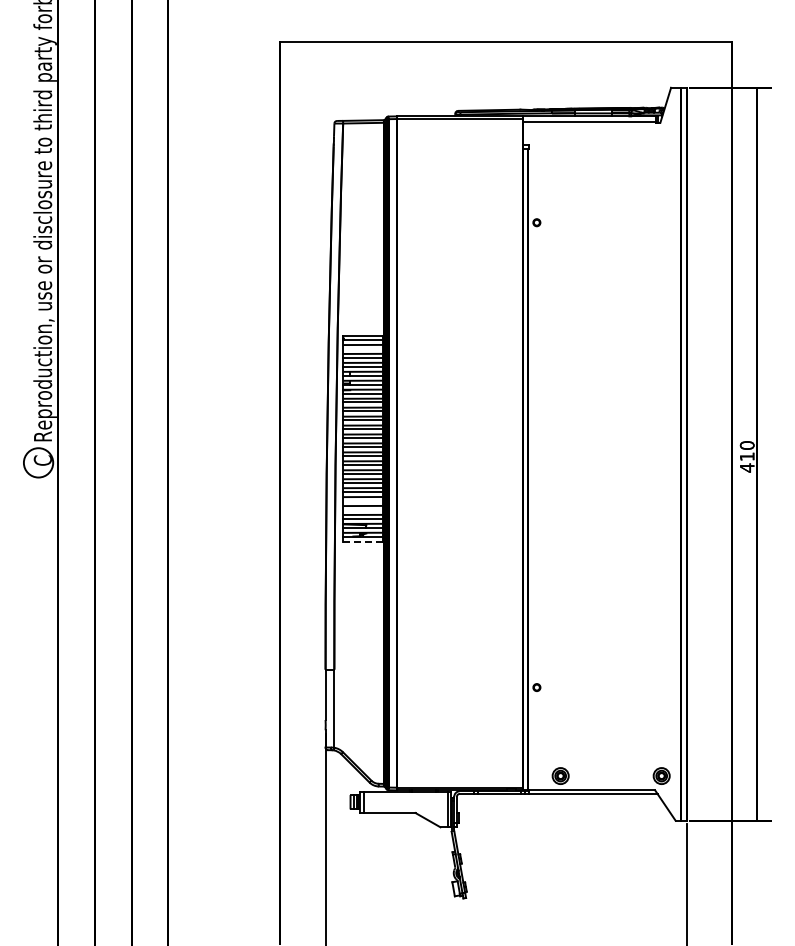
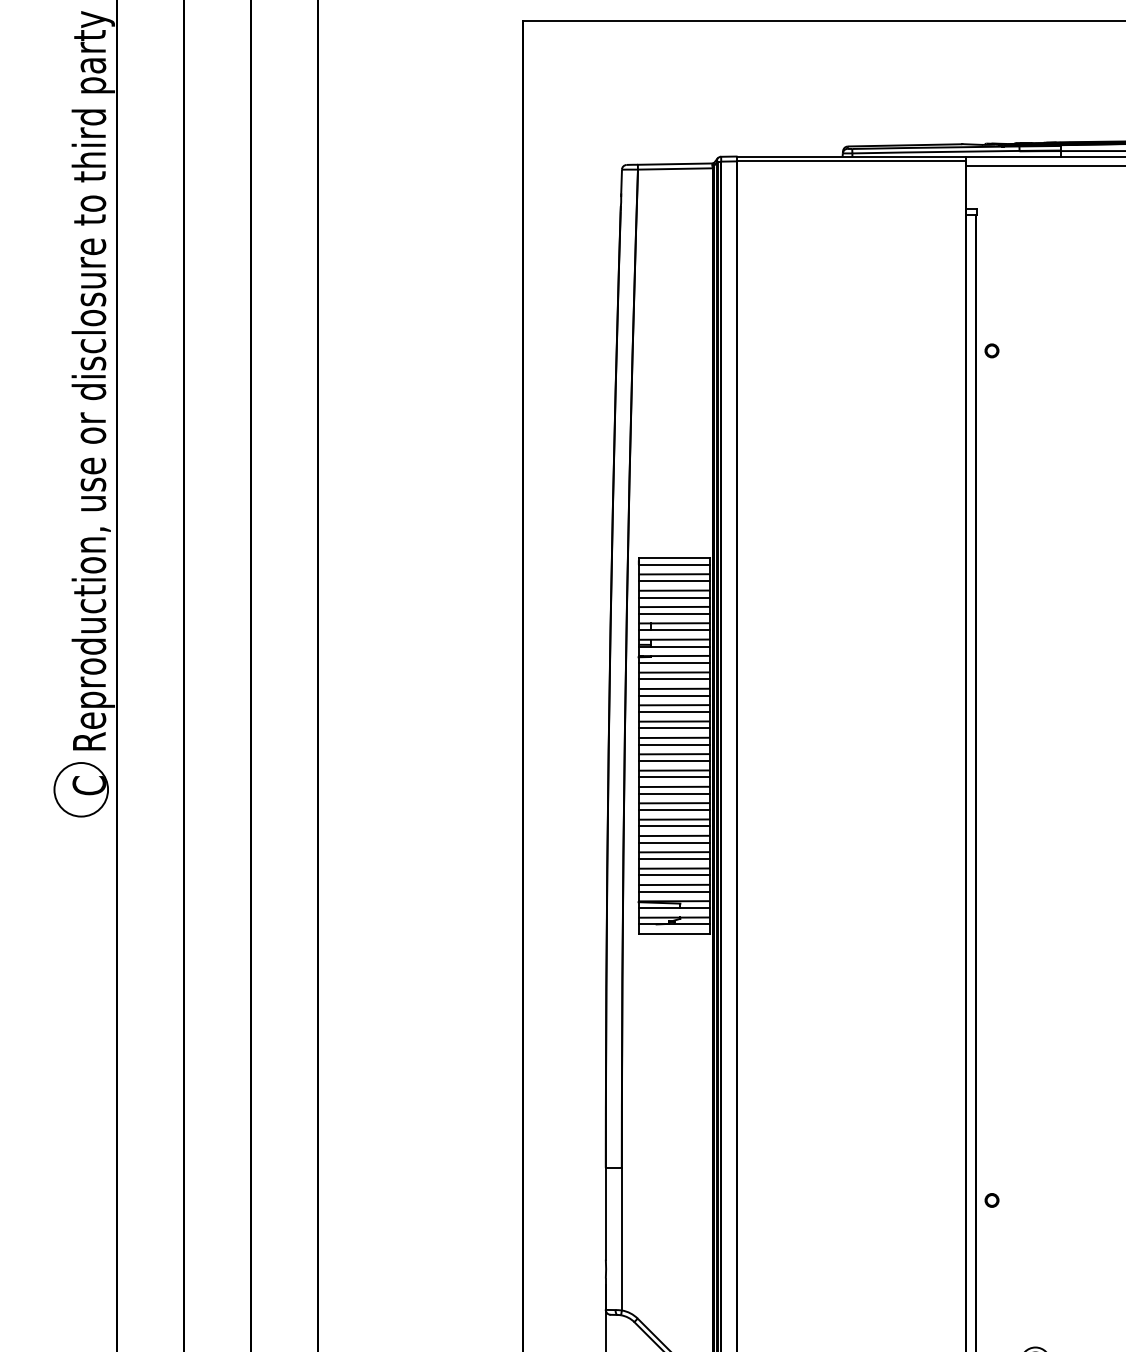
line: (362, 348) -> (673, 580), added
line: (362, 500) -> (673, 858), added
line: (362, 509) -> (673, 874), added
line: (363, 541) -> (675, 933), dashed -> solid

